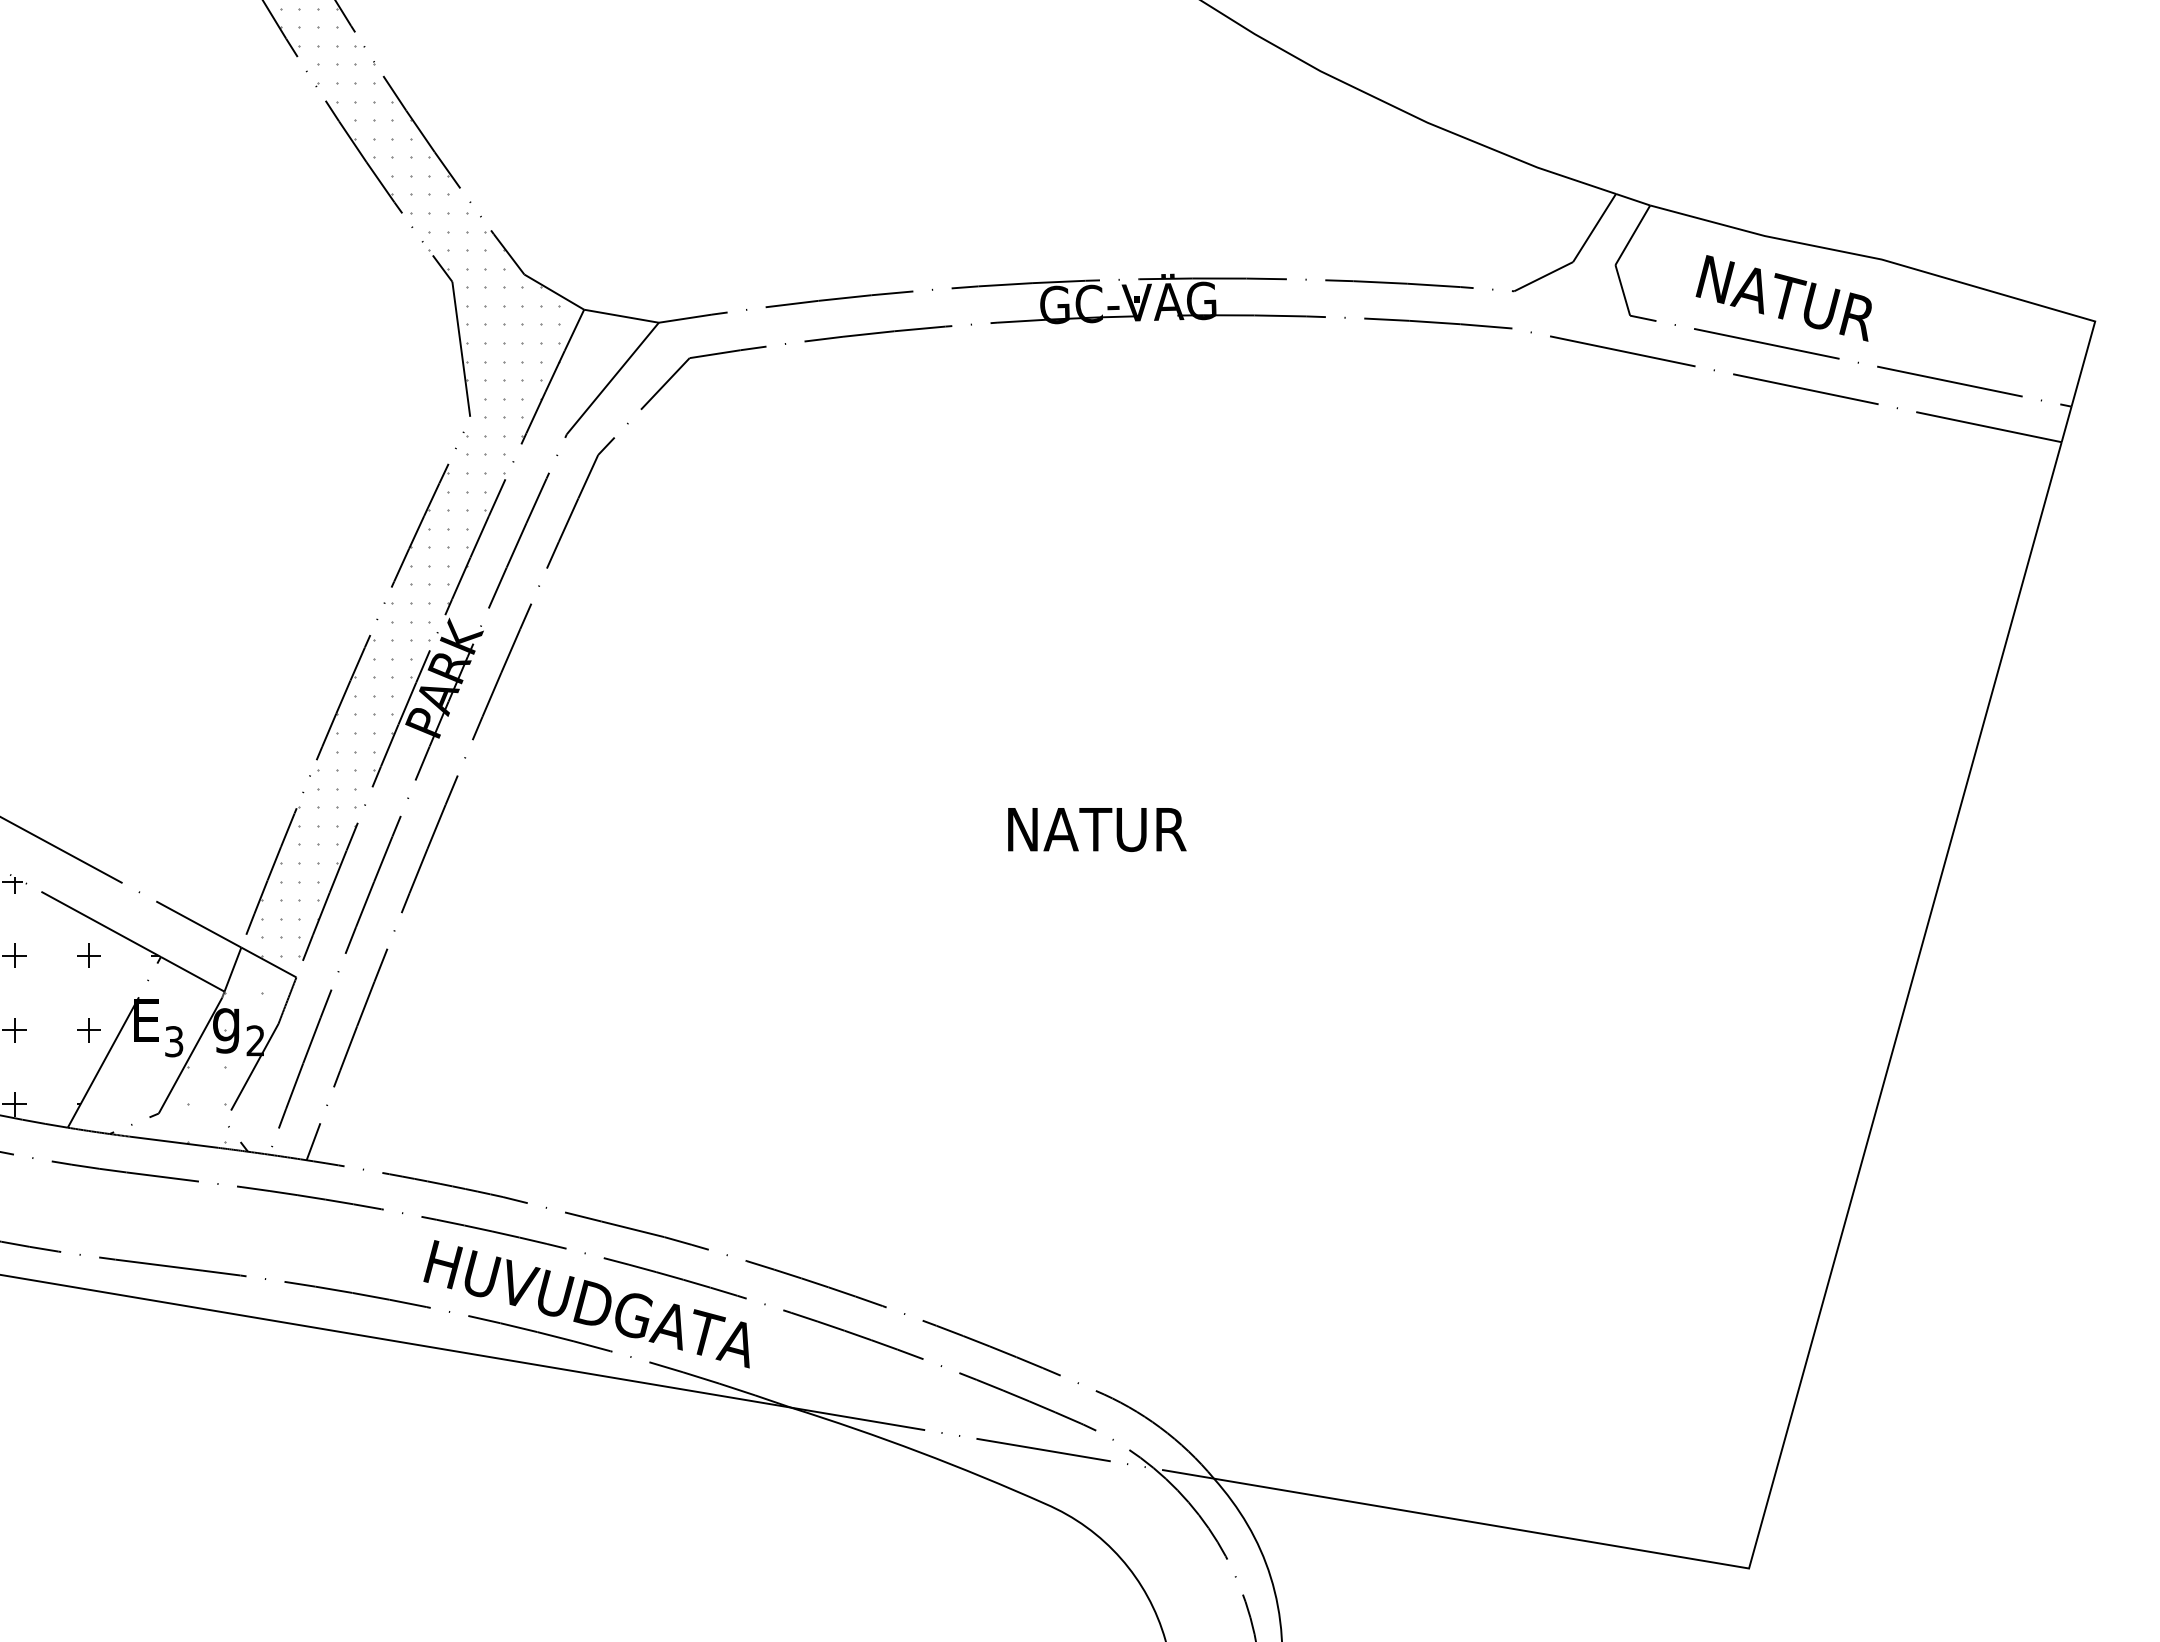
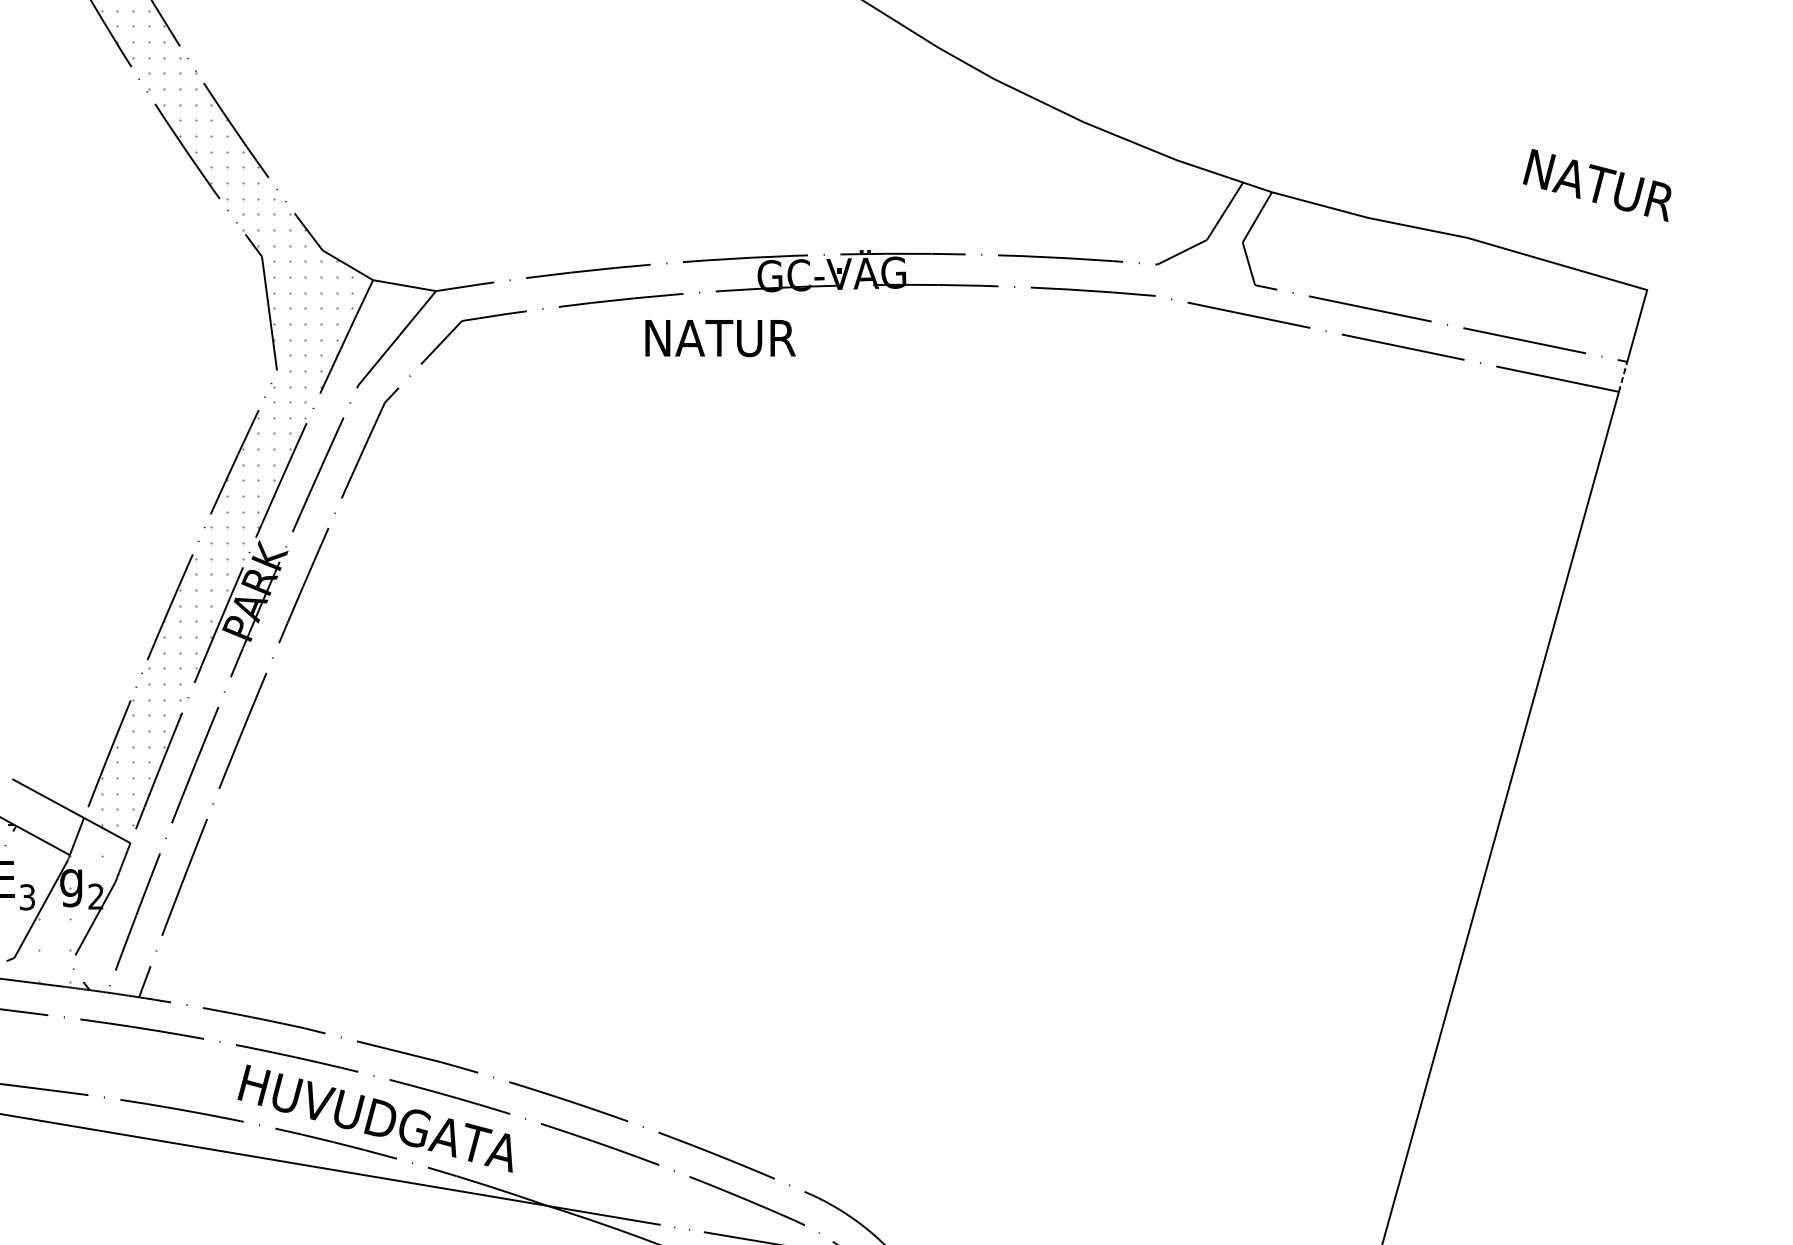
text: (1783, 298) -> (1596, 185), moved
line: (2066, 423) -> (1623, 376), solid -> dashed
text: (1097, 829) -> (720, 338), moved

